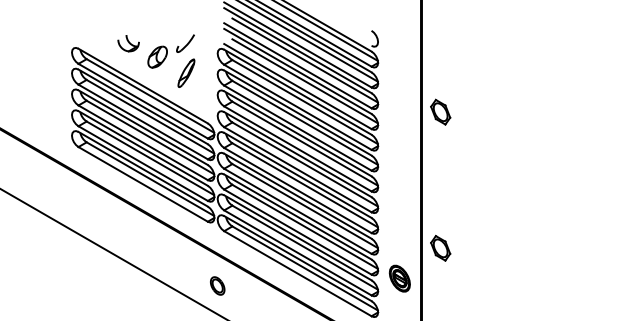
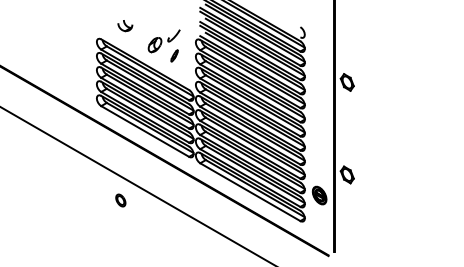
part: (128, 44) -> (125, 26), moved
part: (186, 72) -> (174, 55), size x0.6
part: (217, 285) -> (120, 200), moved

